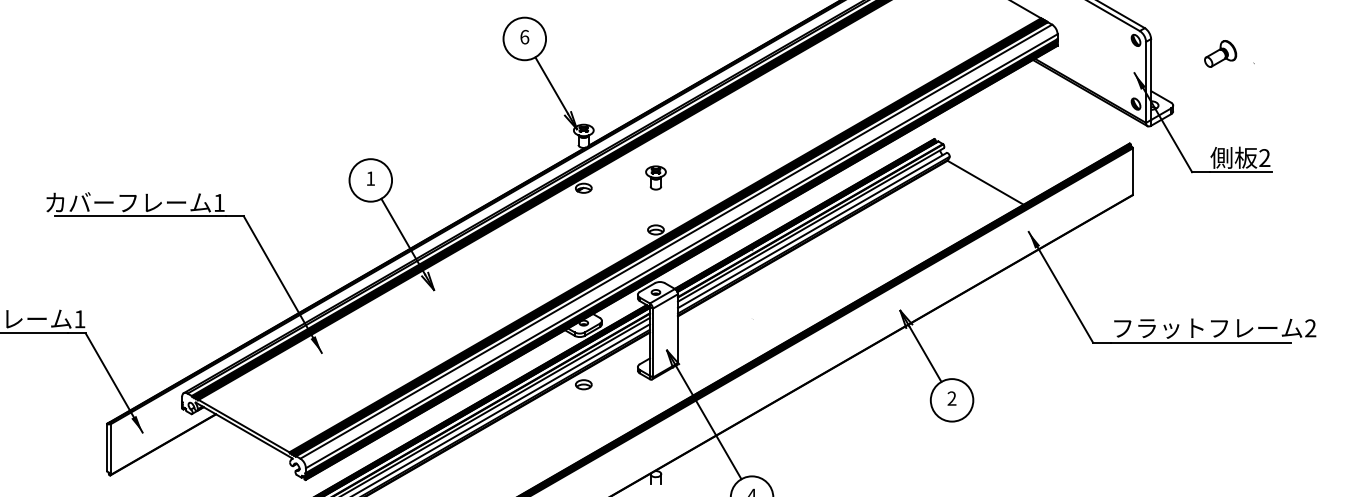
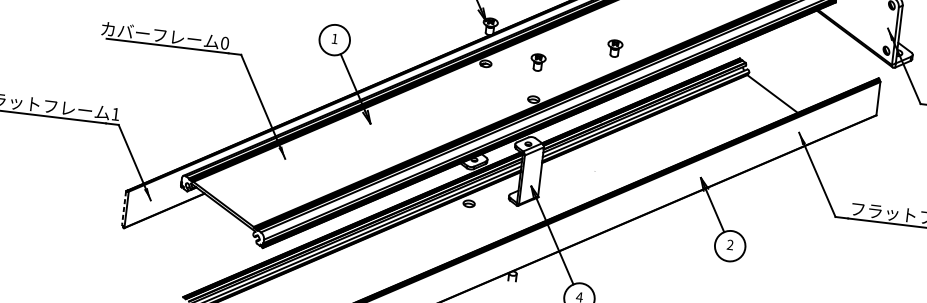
part: (759, 145) -> (614, 48), added
text: (219, 202) -> (225, 43), 1 -> 0
line: (106, 447) -> (123, 207), solid -> dashed

